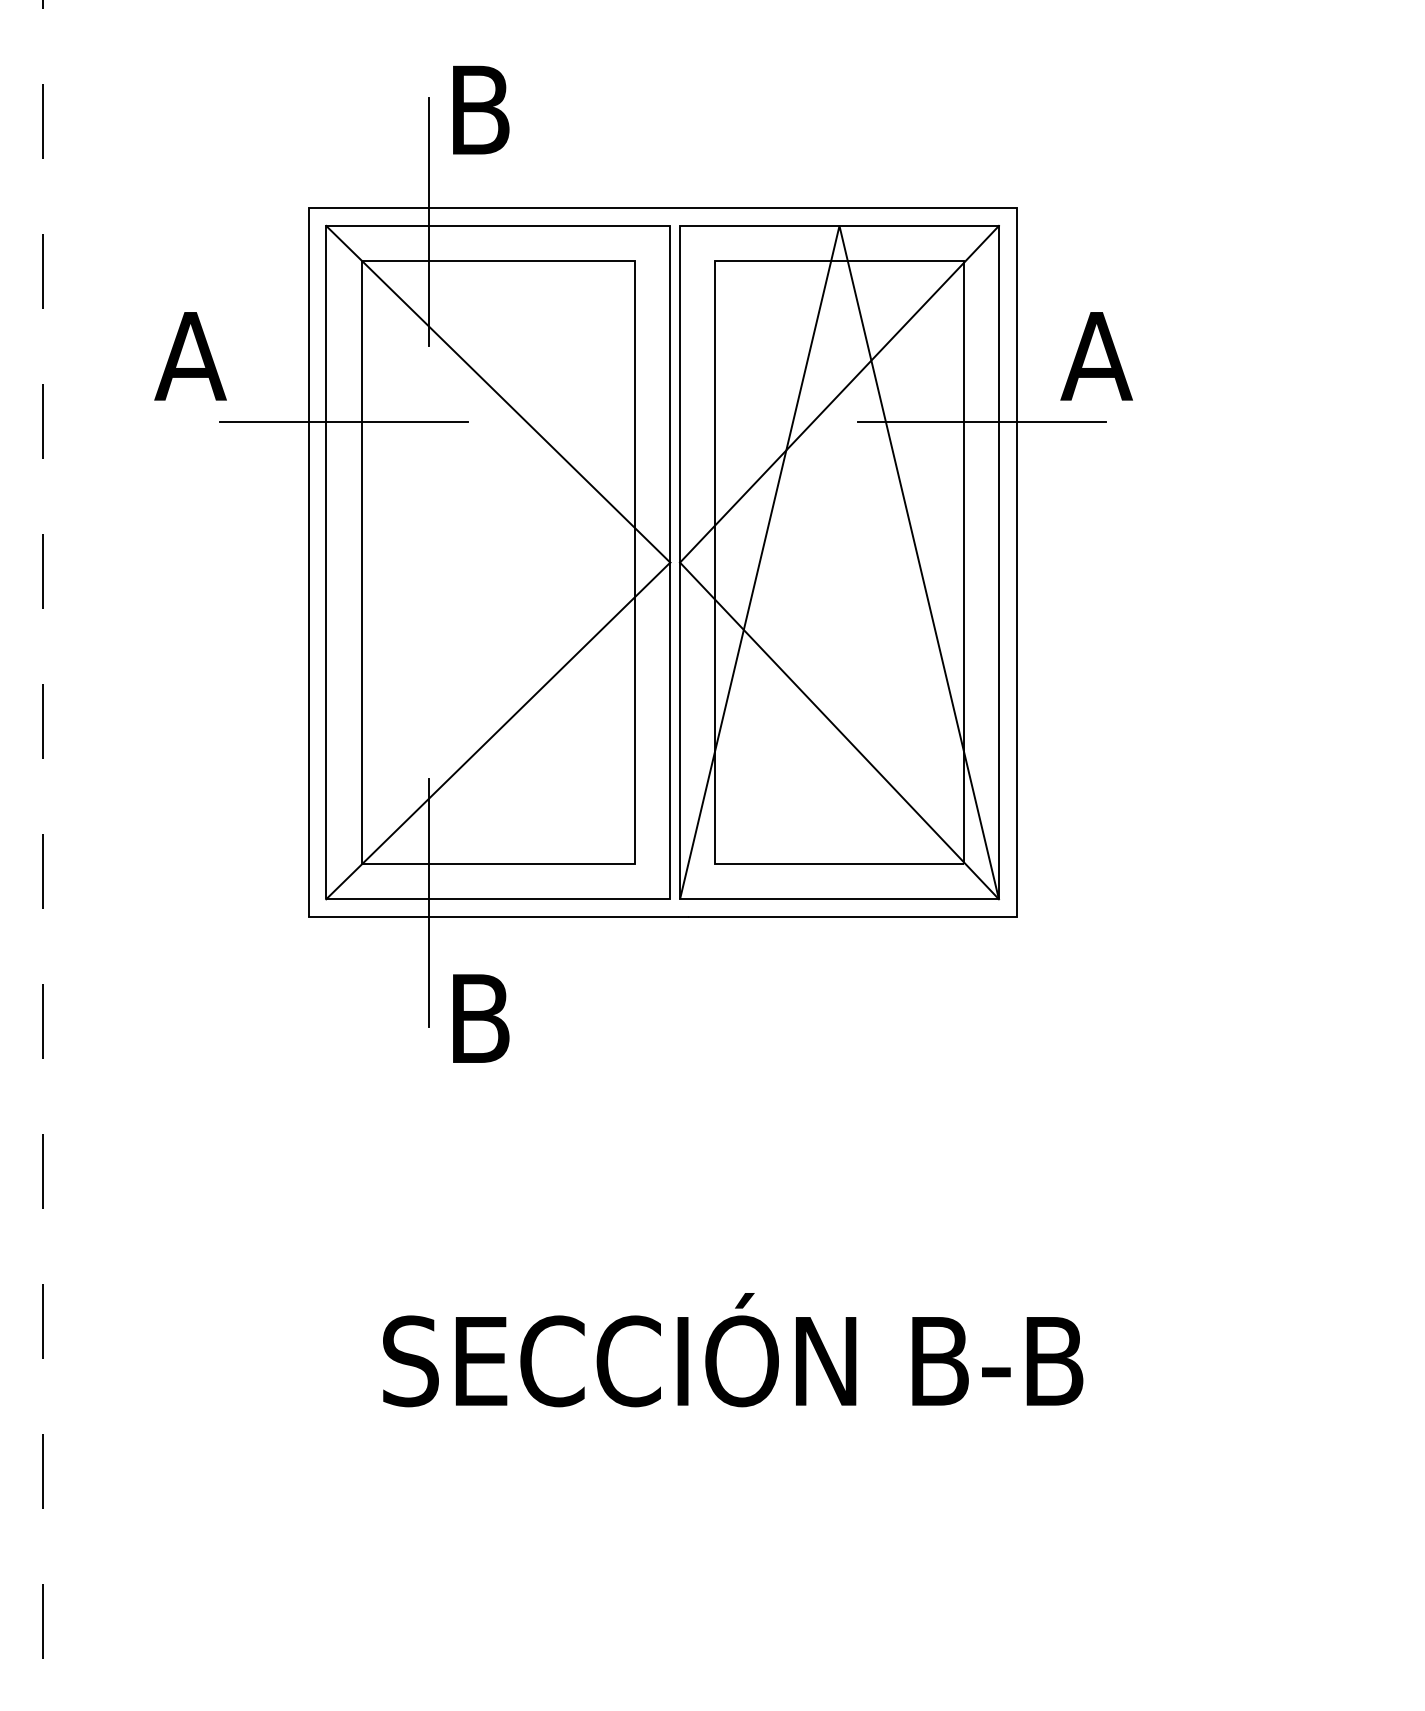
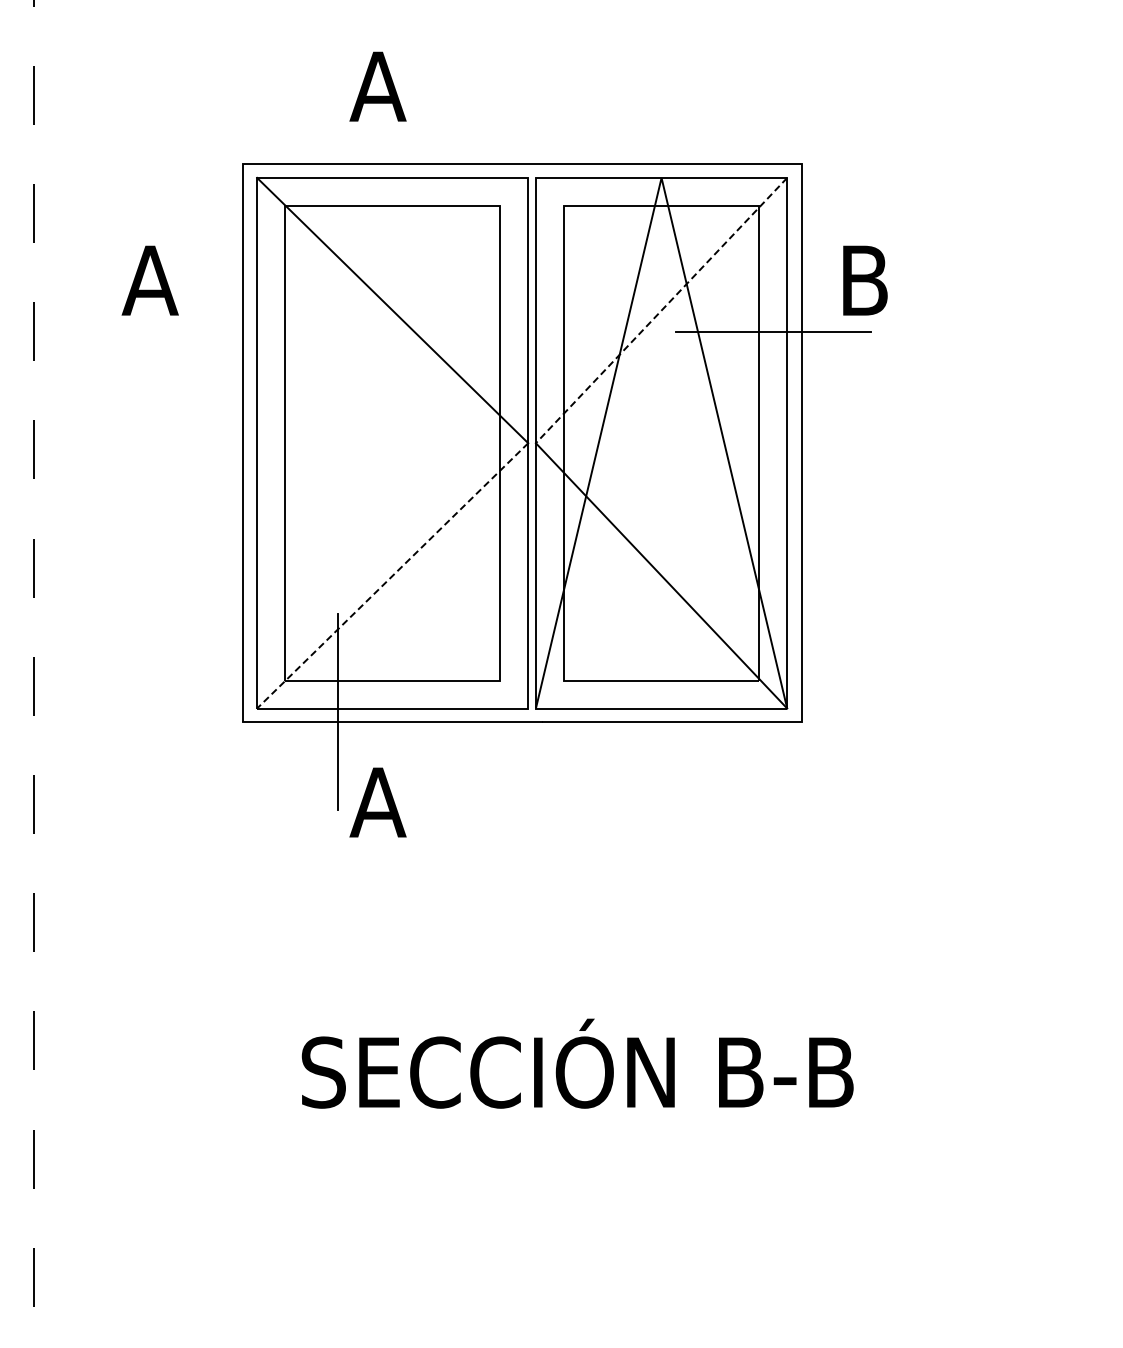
text: (478, 109) -> (377, 86), B -> A
line: (429, 221) -> (338, 174), removed
text: (1095, 356) -> (863, 280), A -> B
line: (839, 394) -> (661, 310), solid -> dashed
line: (343, 422) -> (270, 332), removed
line: (498, 730) -> (392, 575), solid -> dashed
text: (478, 1018) -> (377, 802), B -> A

